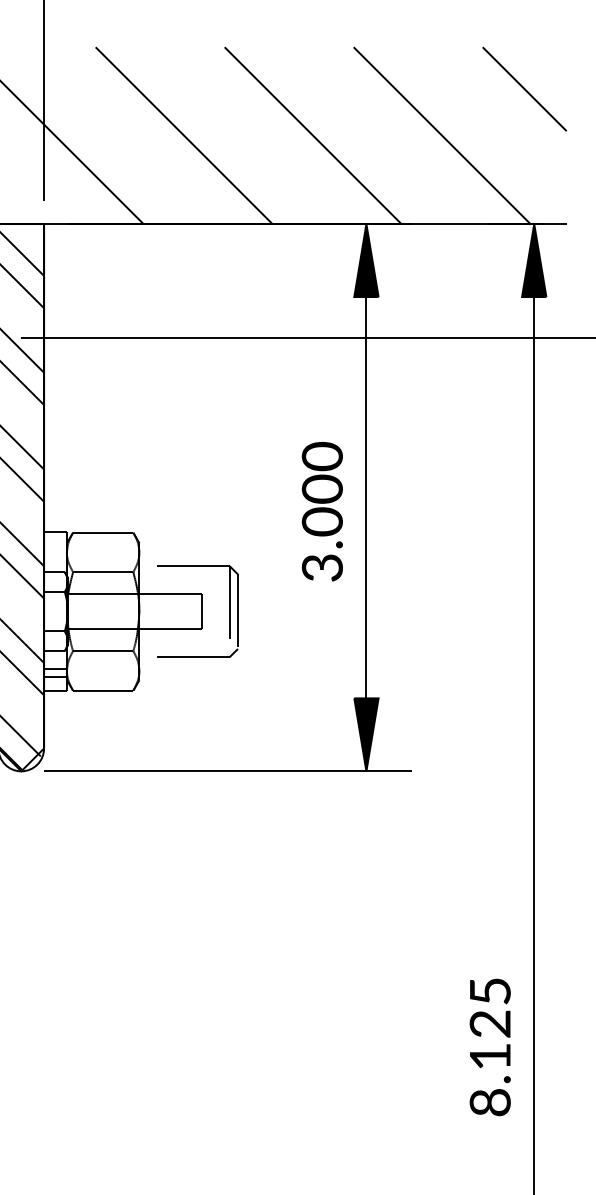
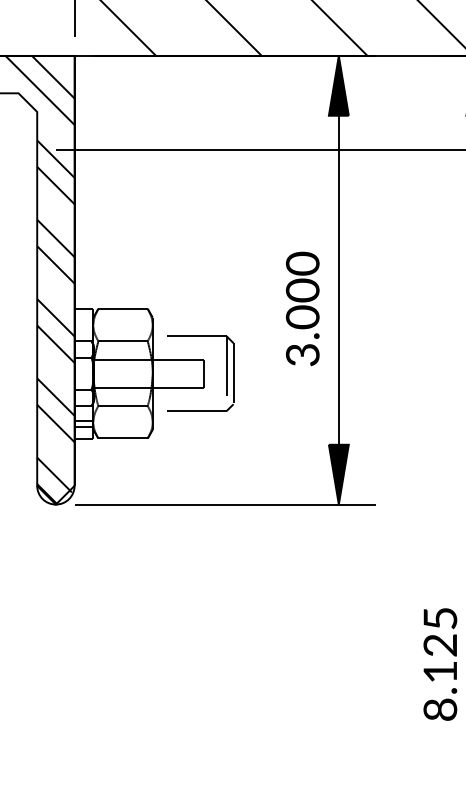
text: (321, 511) -> (302, 308), moved
text: (489, 1047) -> (439, 664), moved

